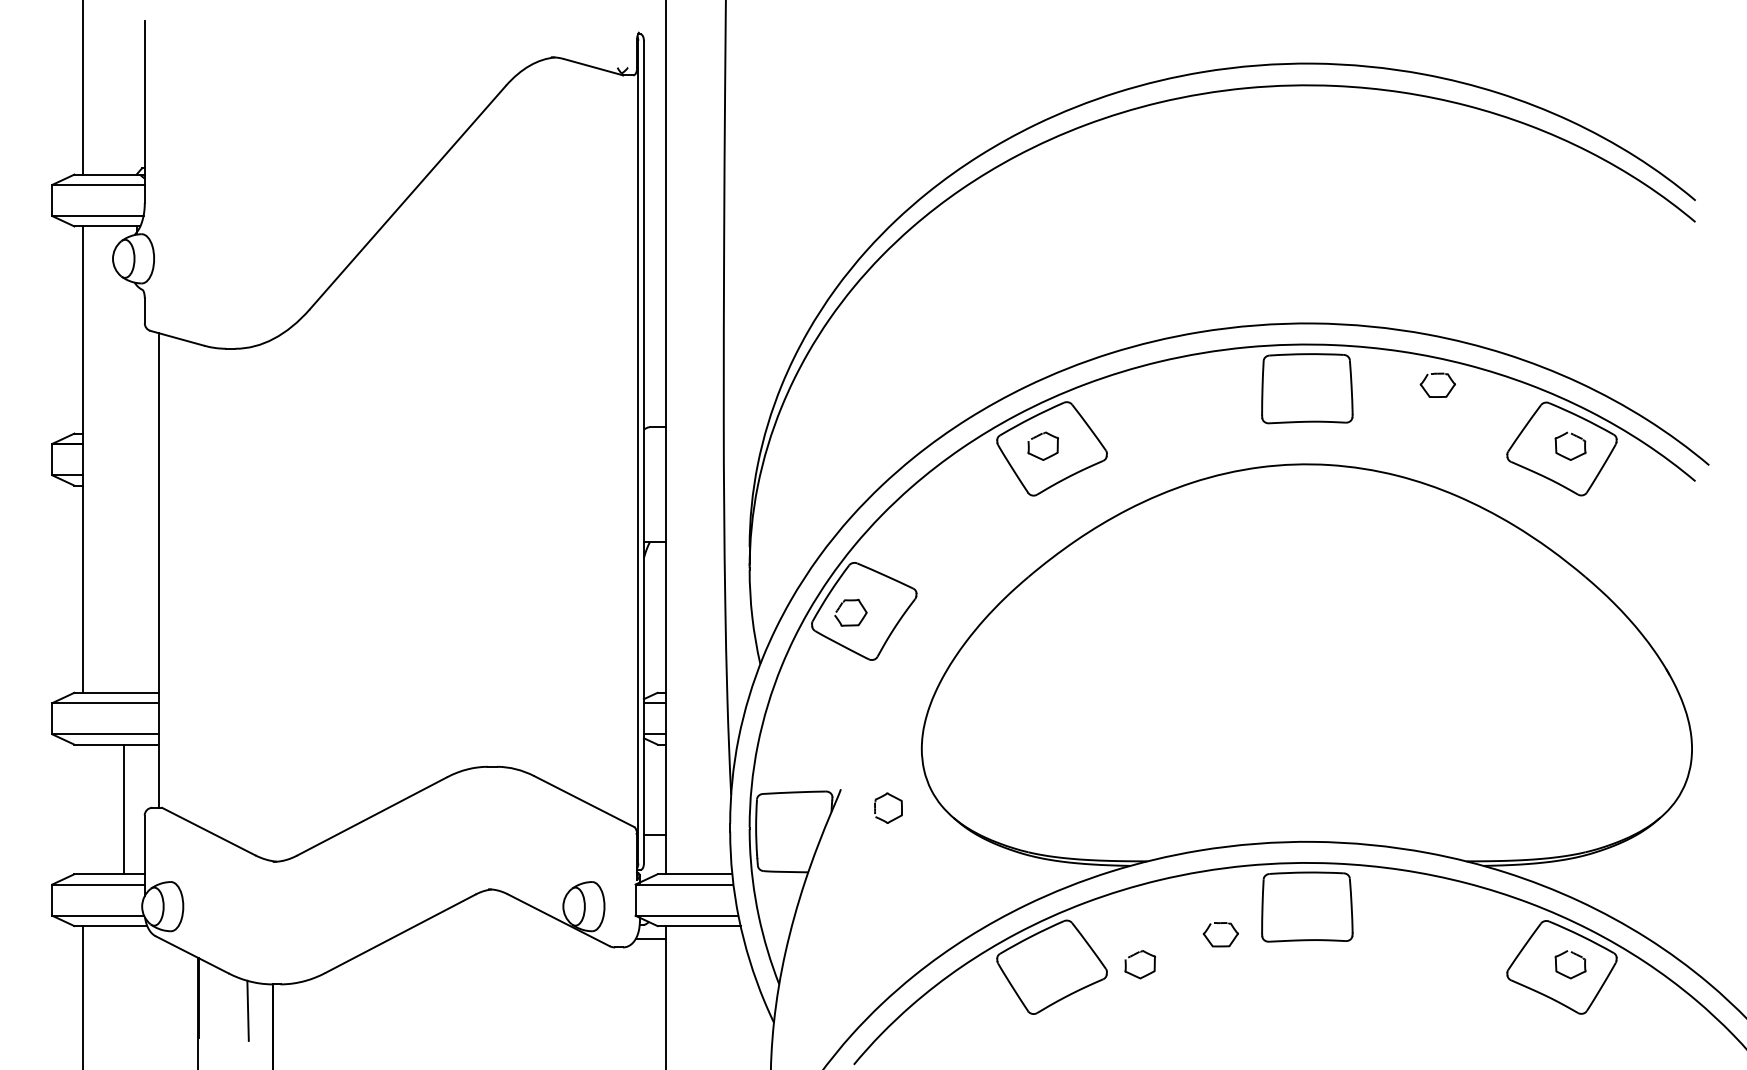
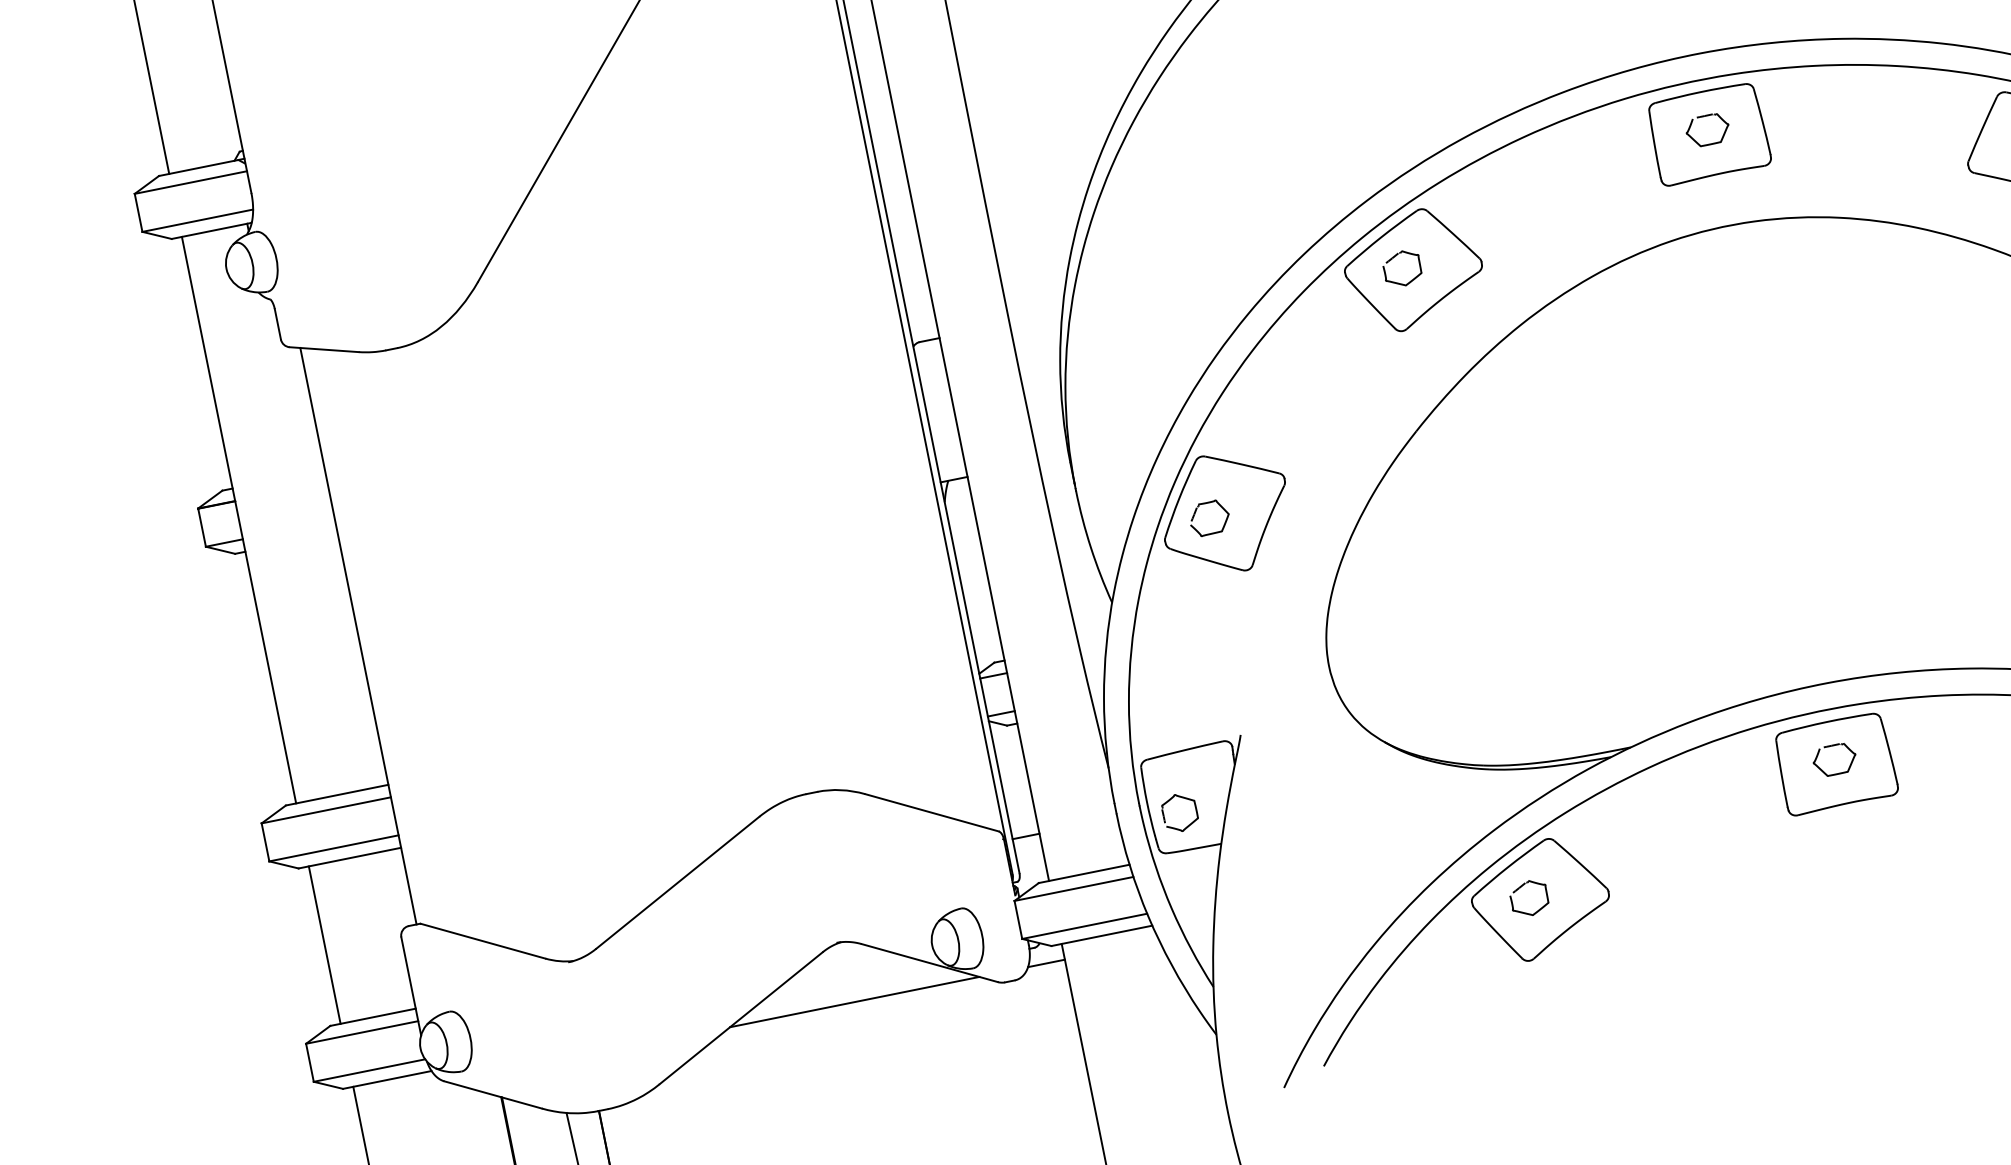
part: (1437, 374) -> (1704, 117), moved
part: (892, 797) -> (1182, 798), moved
line: (123, 809) -> (324, 945), moved
part: (1220, 923) -> (1831, 746), moved
line: (492, 939) -> (854, 1002), added
part: (1134, 955) -> (1520, 888), moved

